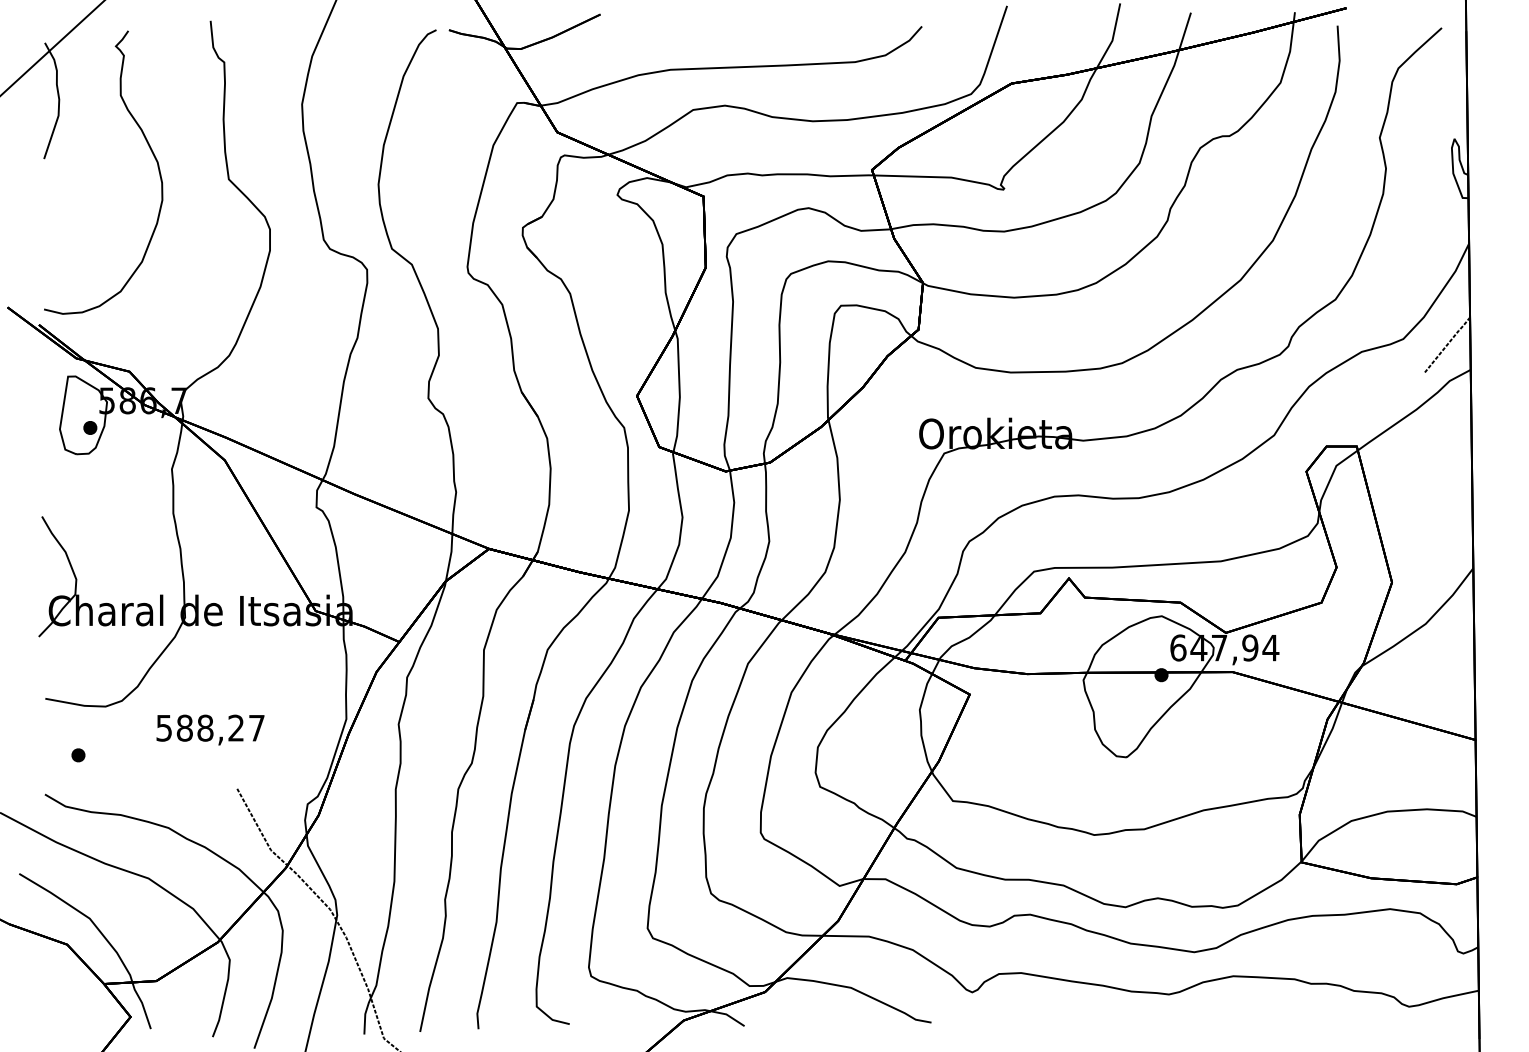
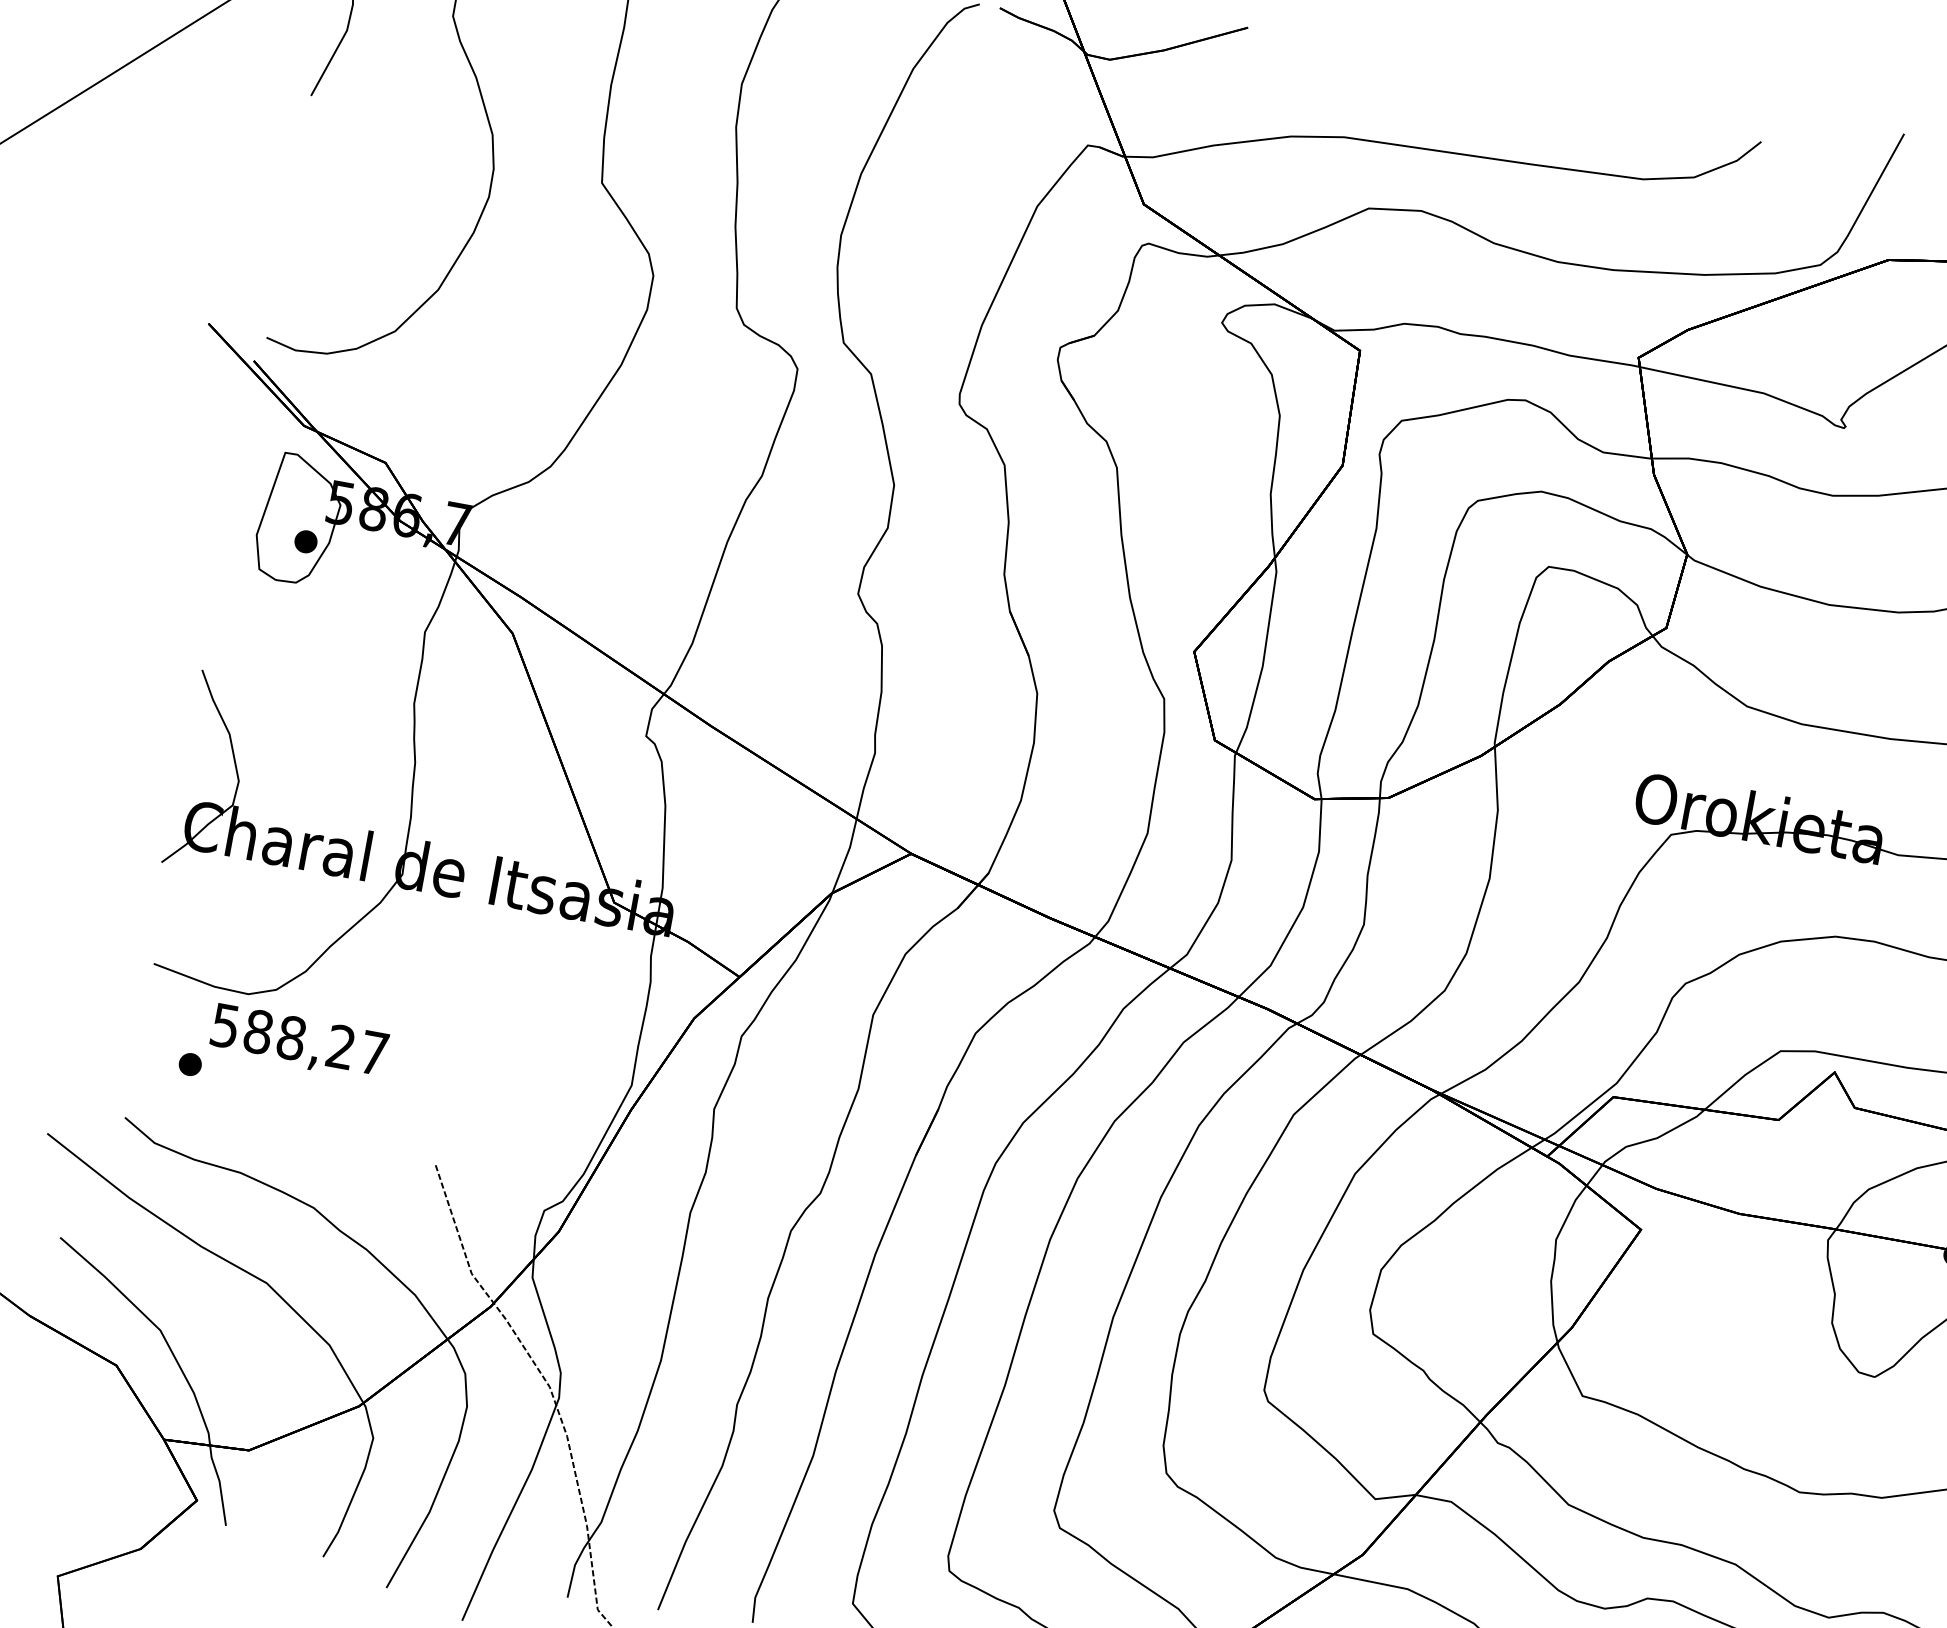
text: (210, 729) -> (299, 1041), moved

